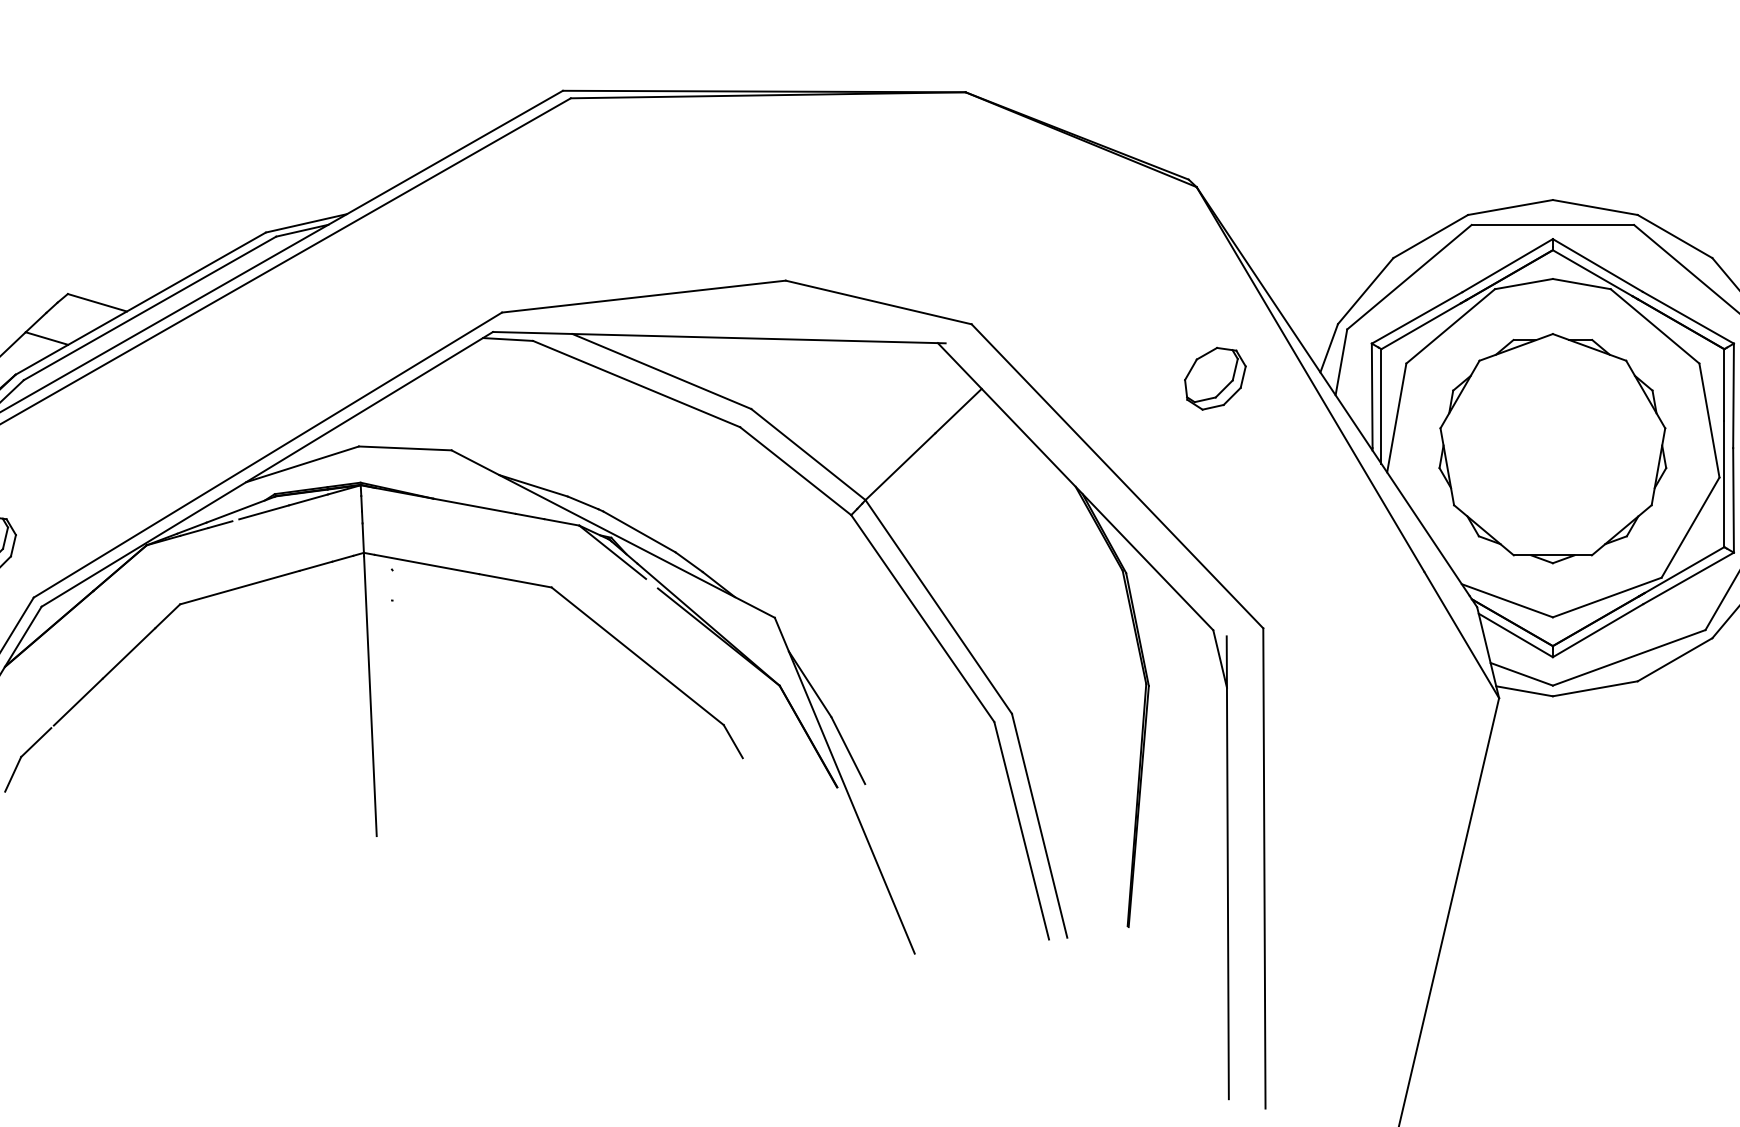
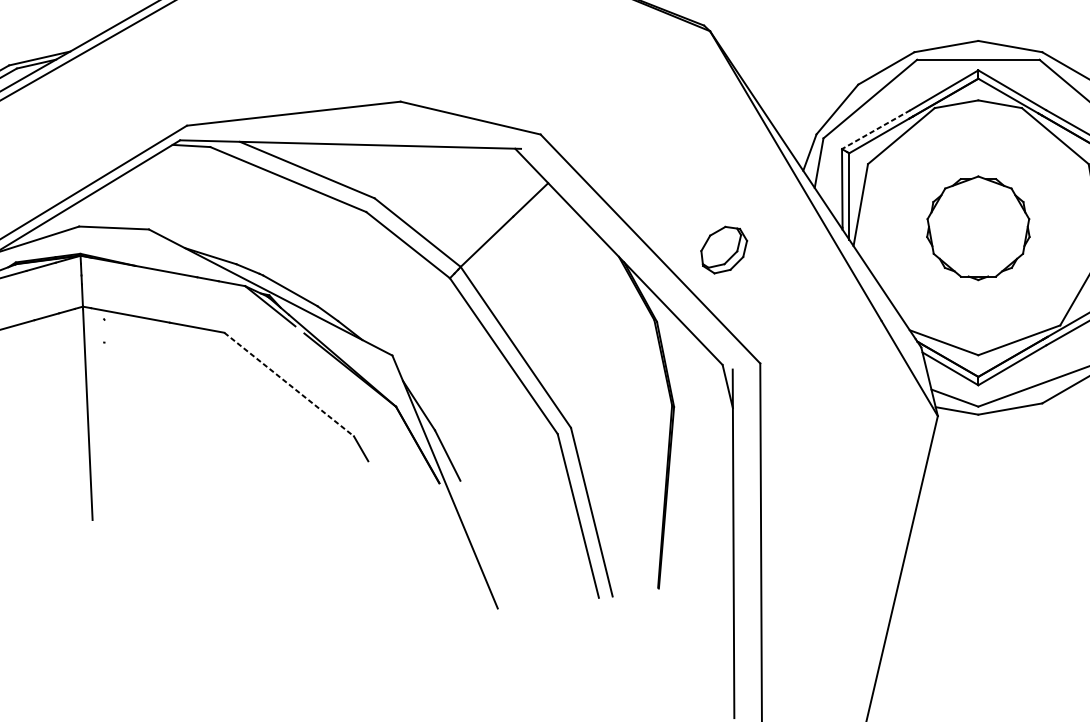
line: (1416, 318) -> (875, 130), solid -> dashed
part: (1215, 378) -> (724, 249), moved
part: (1552, 448) -> (978, 228), size x0.6
line: (638, 656) -> (289, 384), solid -> dashed

